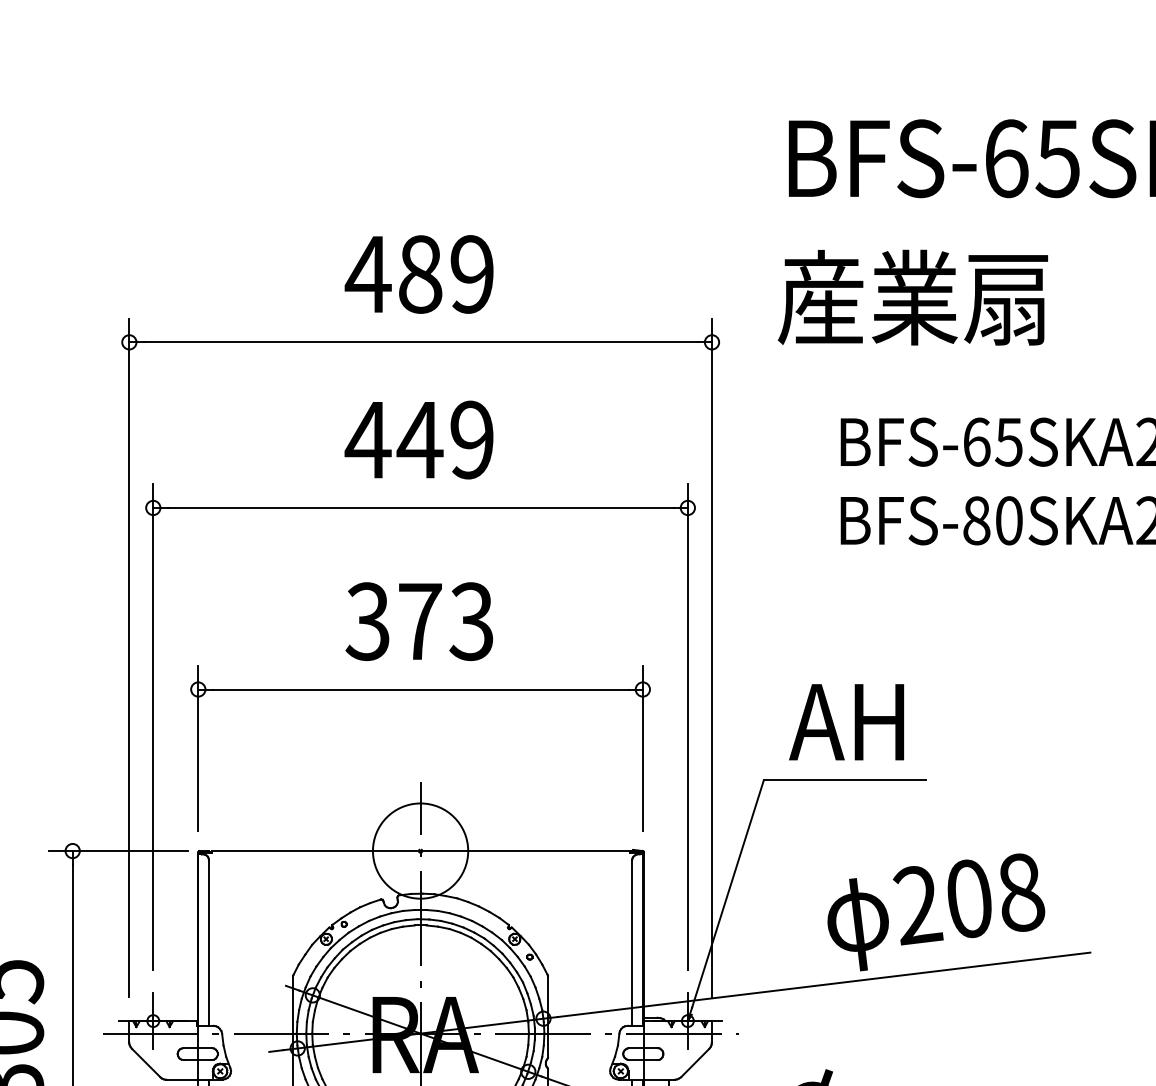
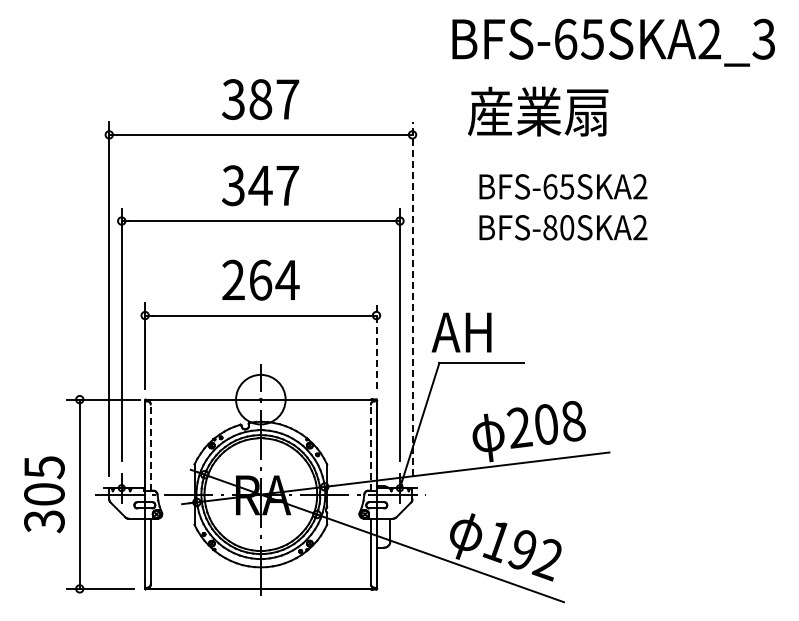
text: (419, 274) -> (260, 99), 489 -> 387
text: (913, 297) -> (538, 111), moved
text: (419, 439) -> (260, 185), 449 -> 347
text: (419, 620) -> (260, 279), 373 -> 264
line: (711, 658) -> (412, 299), solid -> dashed
text: (846, 722) -> (461, 332), moved
line: (642, 748) -> (376, 346), solid -> dashed
line: (208, 943) -> (150, 447), solid -> dashed
line: (631, 943) -> (370, 447), solid -> dashed

